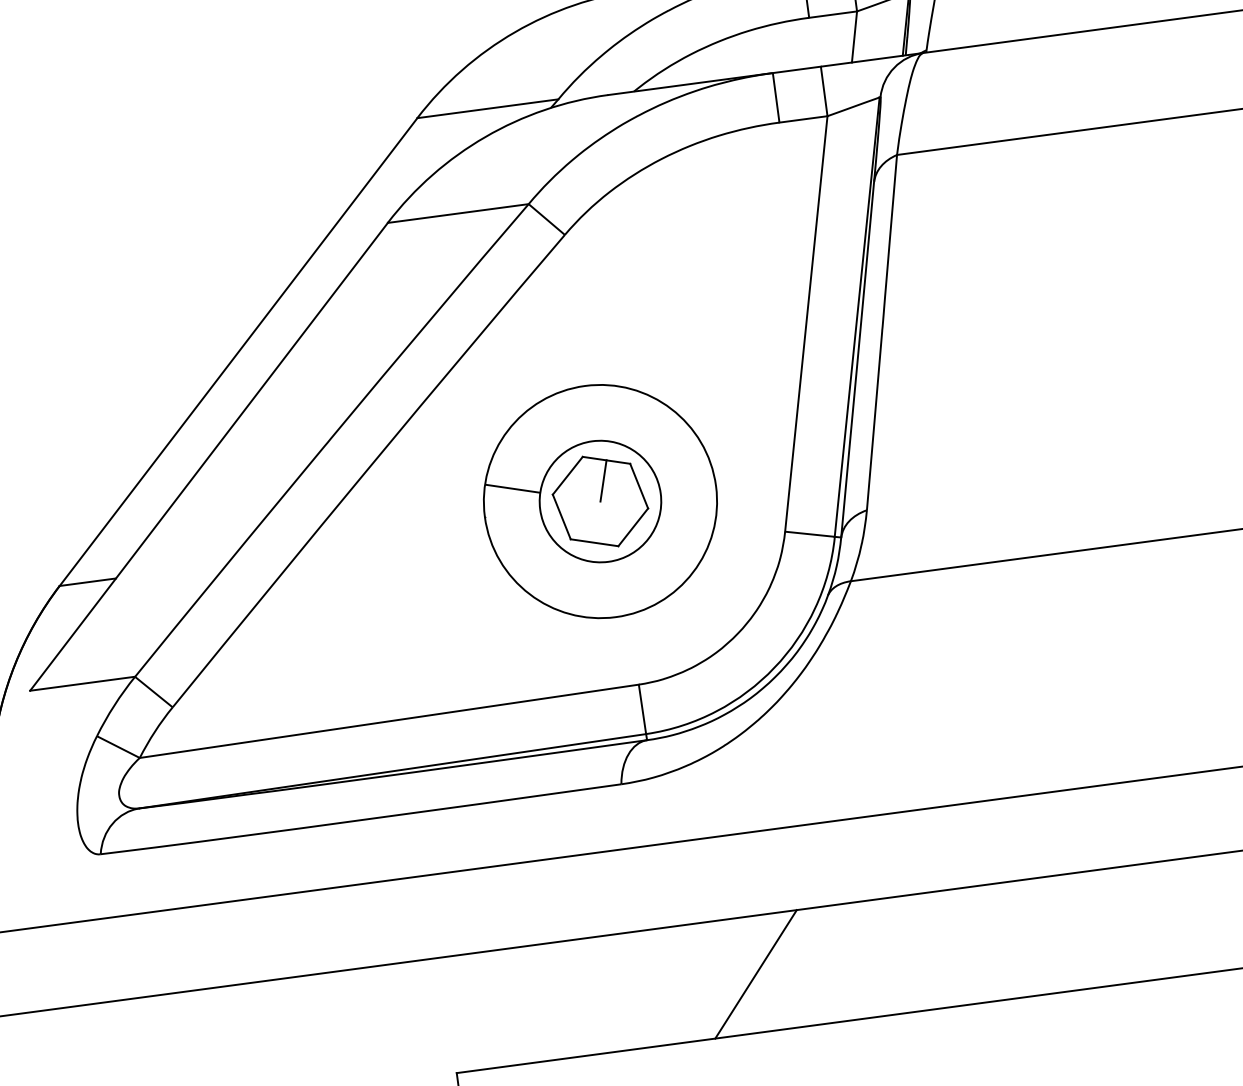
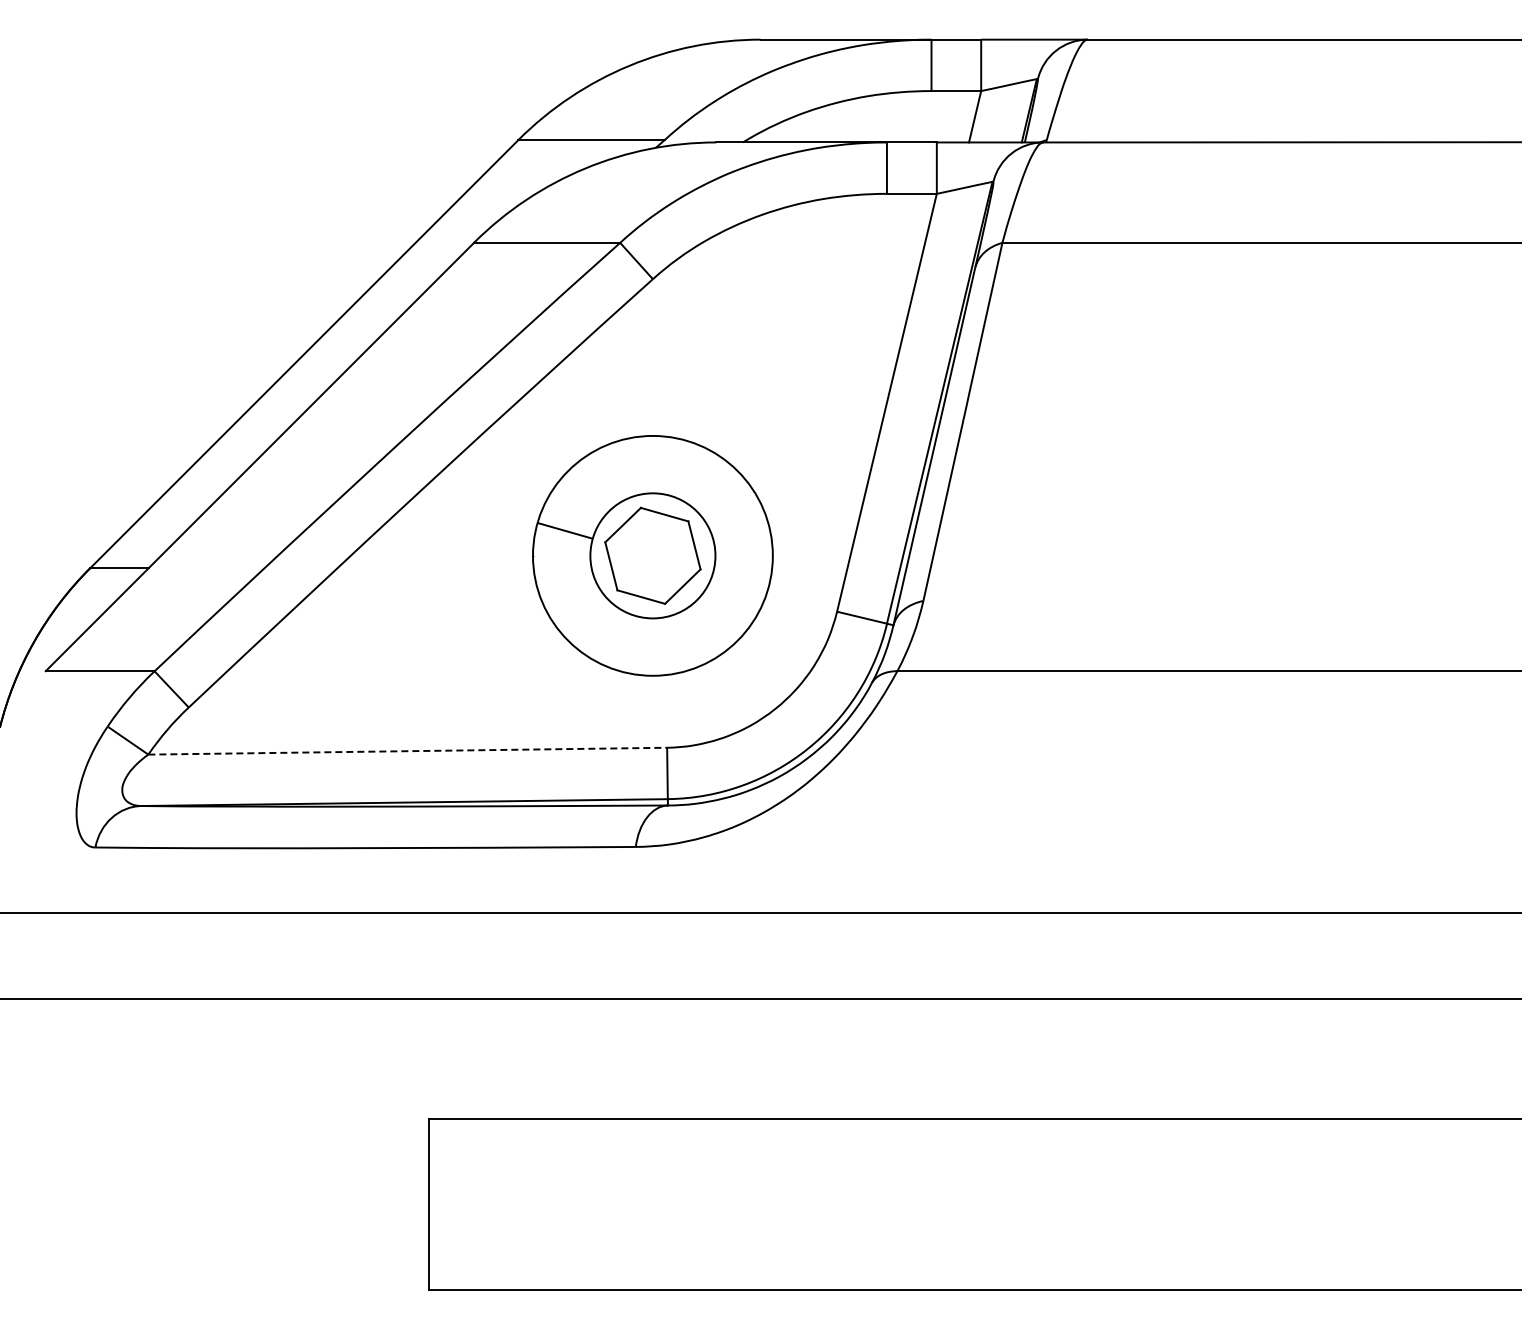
line: (603, 480) -> (658, 534), removed
line: (390, 721) -> (408, 751), solid -> dashed
line: (755, 974) -> (746, 1059), removed

